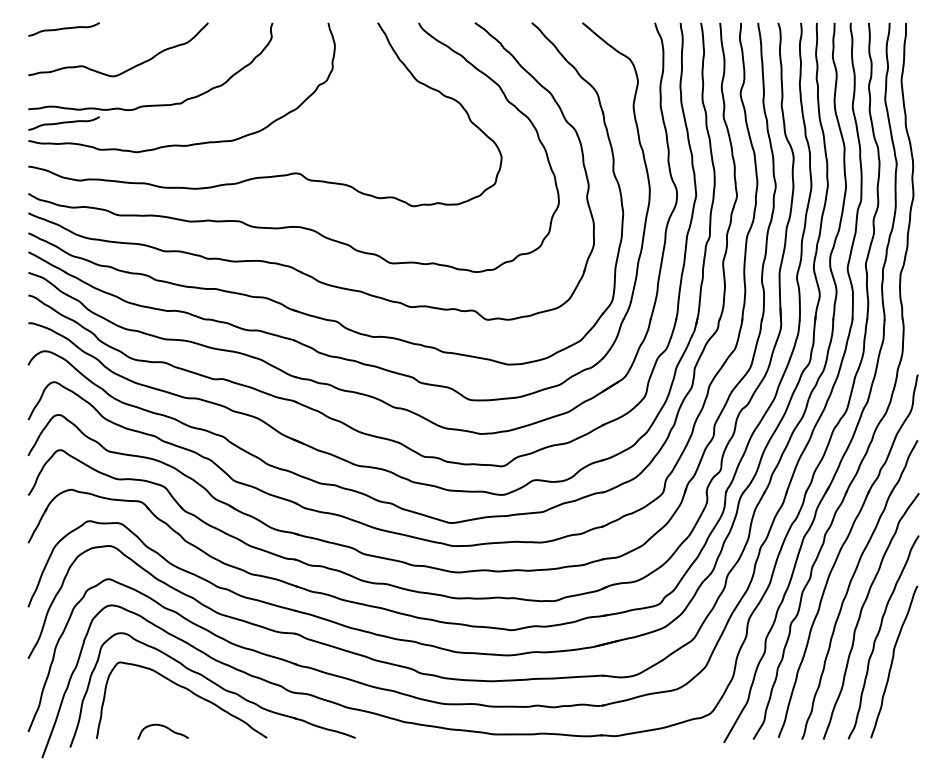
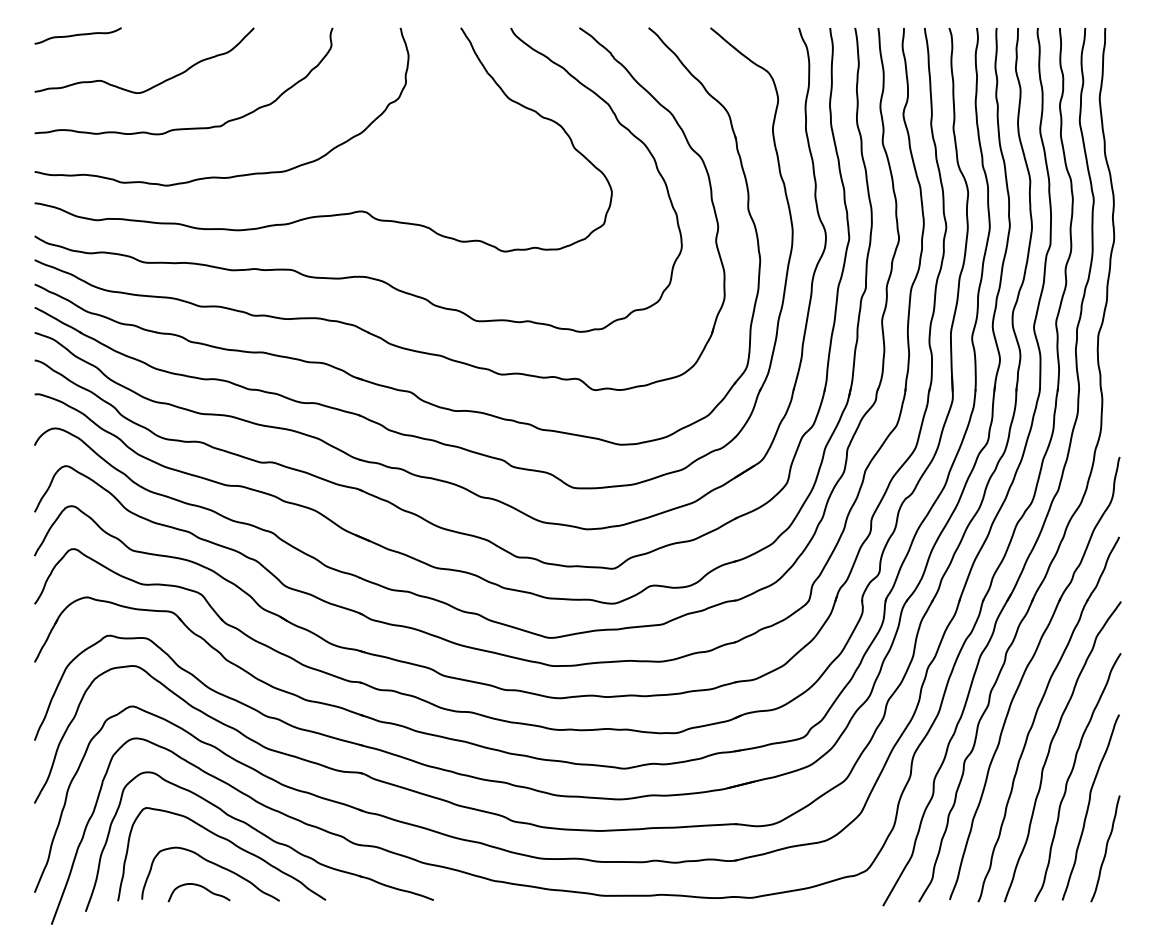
curve: (63, 123) -> (77, 150), removed
curve: (906, 695) -> (1105, 848), added
curve: (173, 708) -> (211, 864), added

